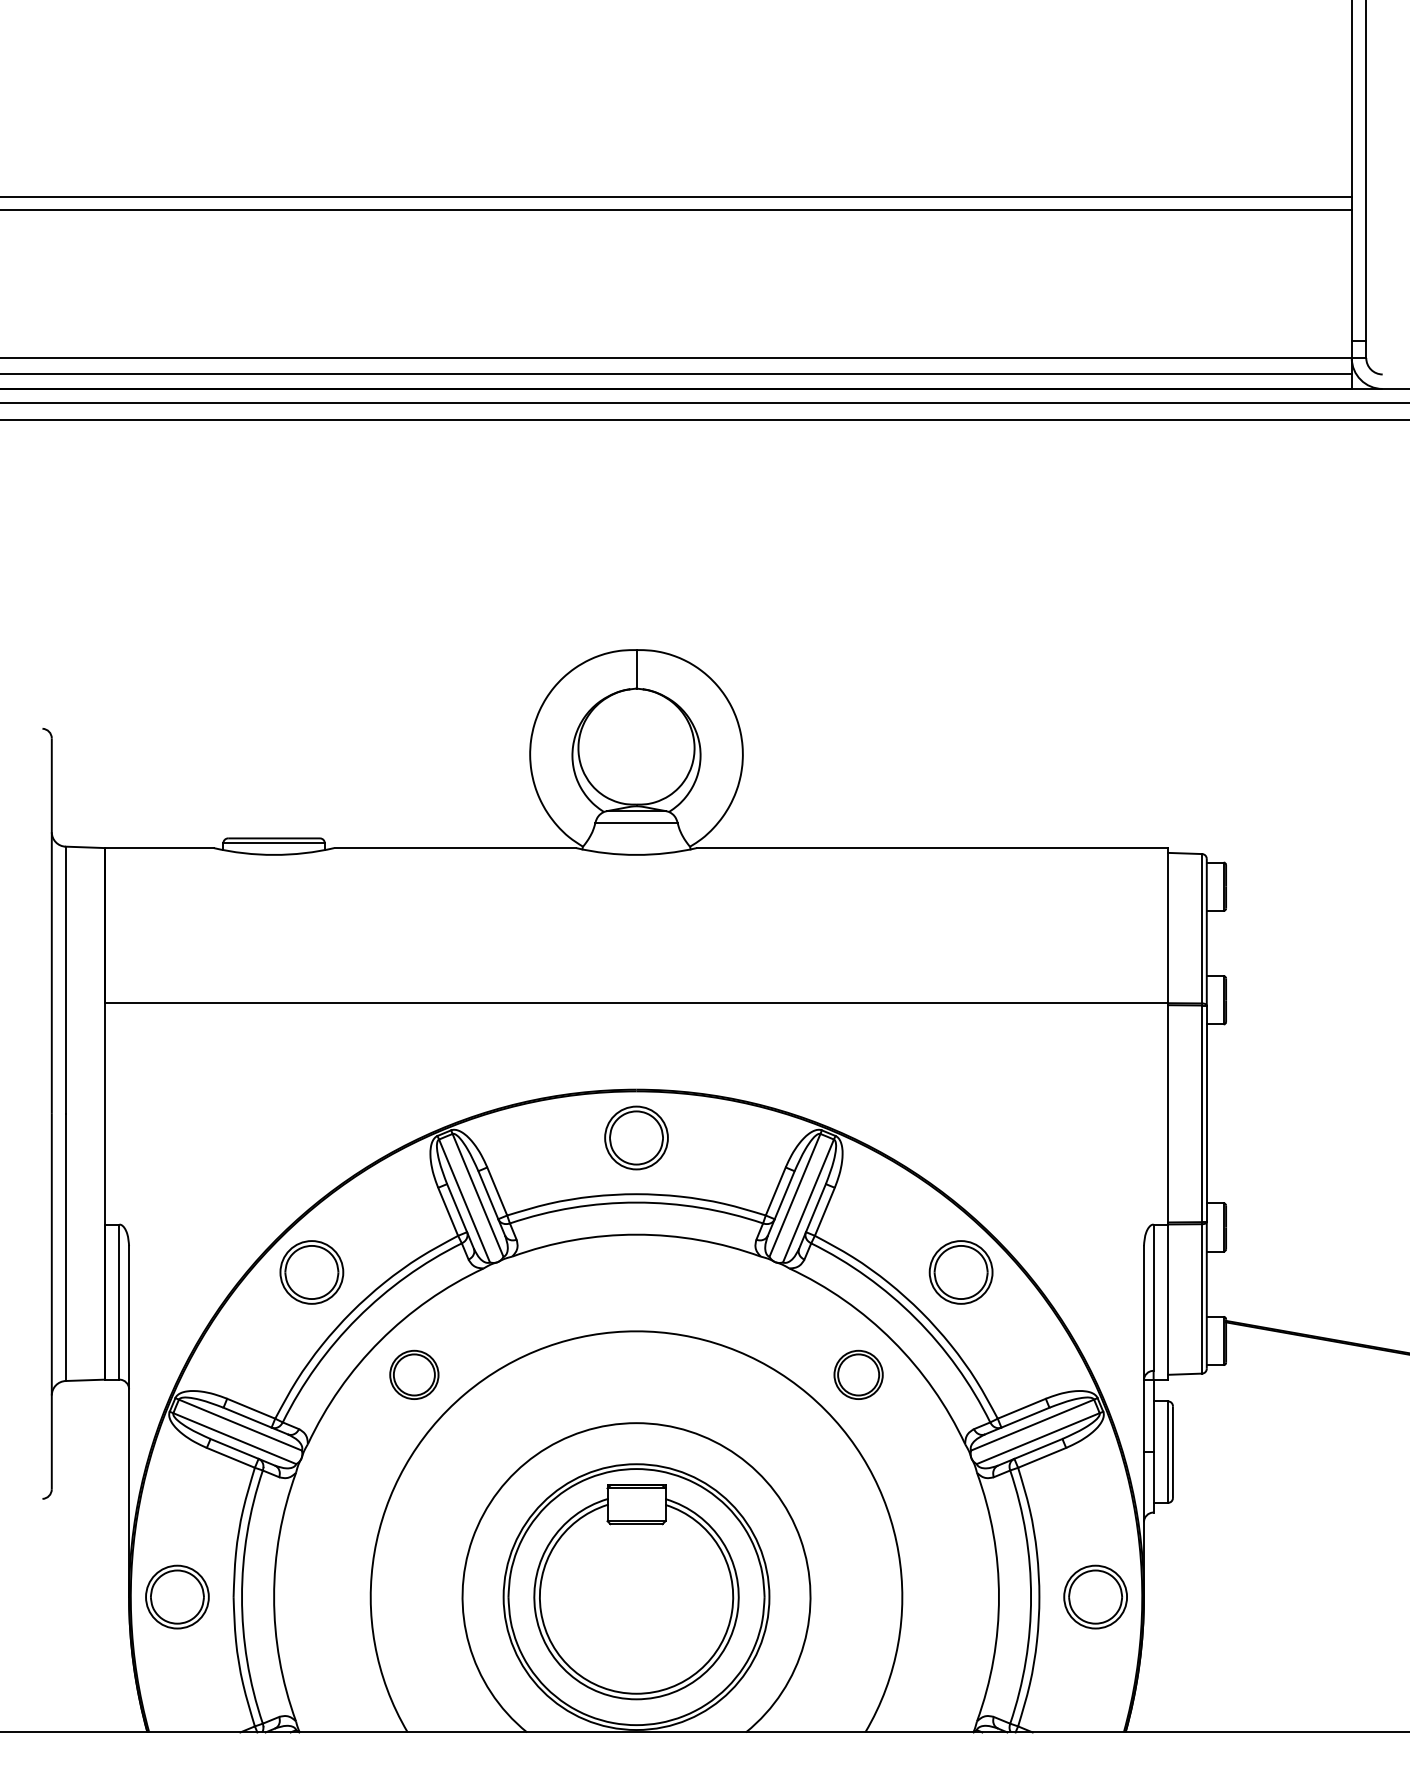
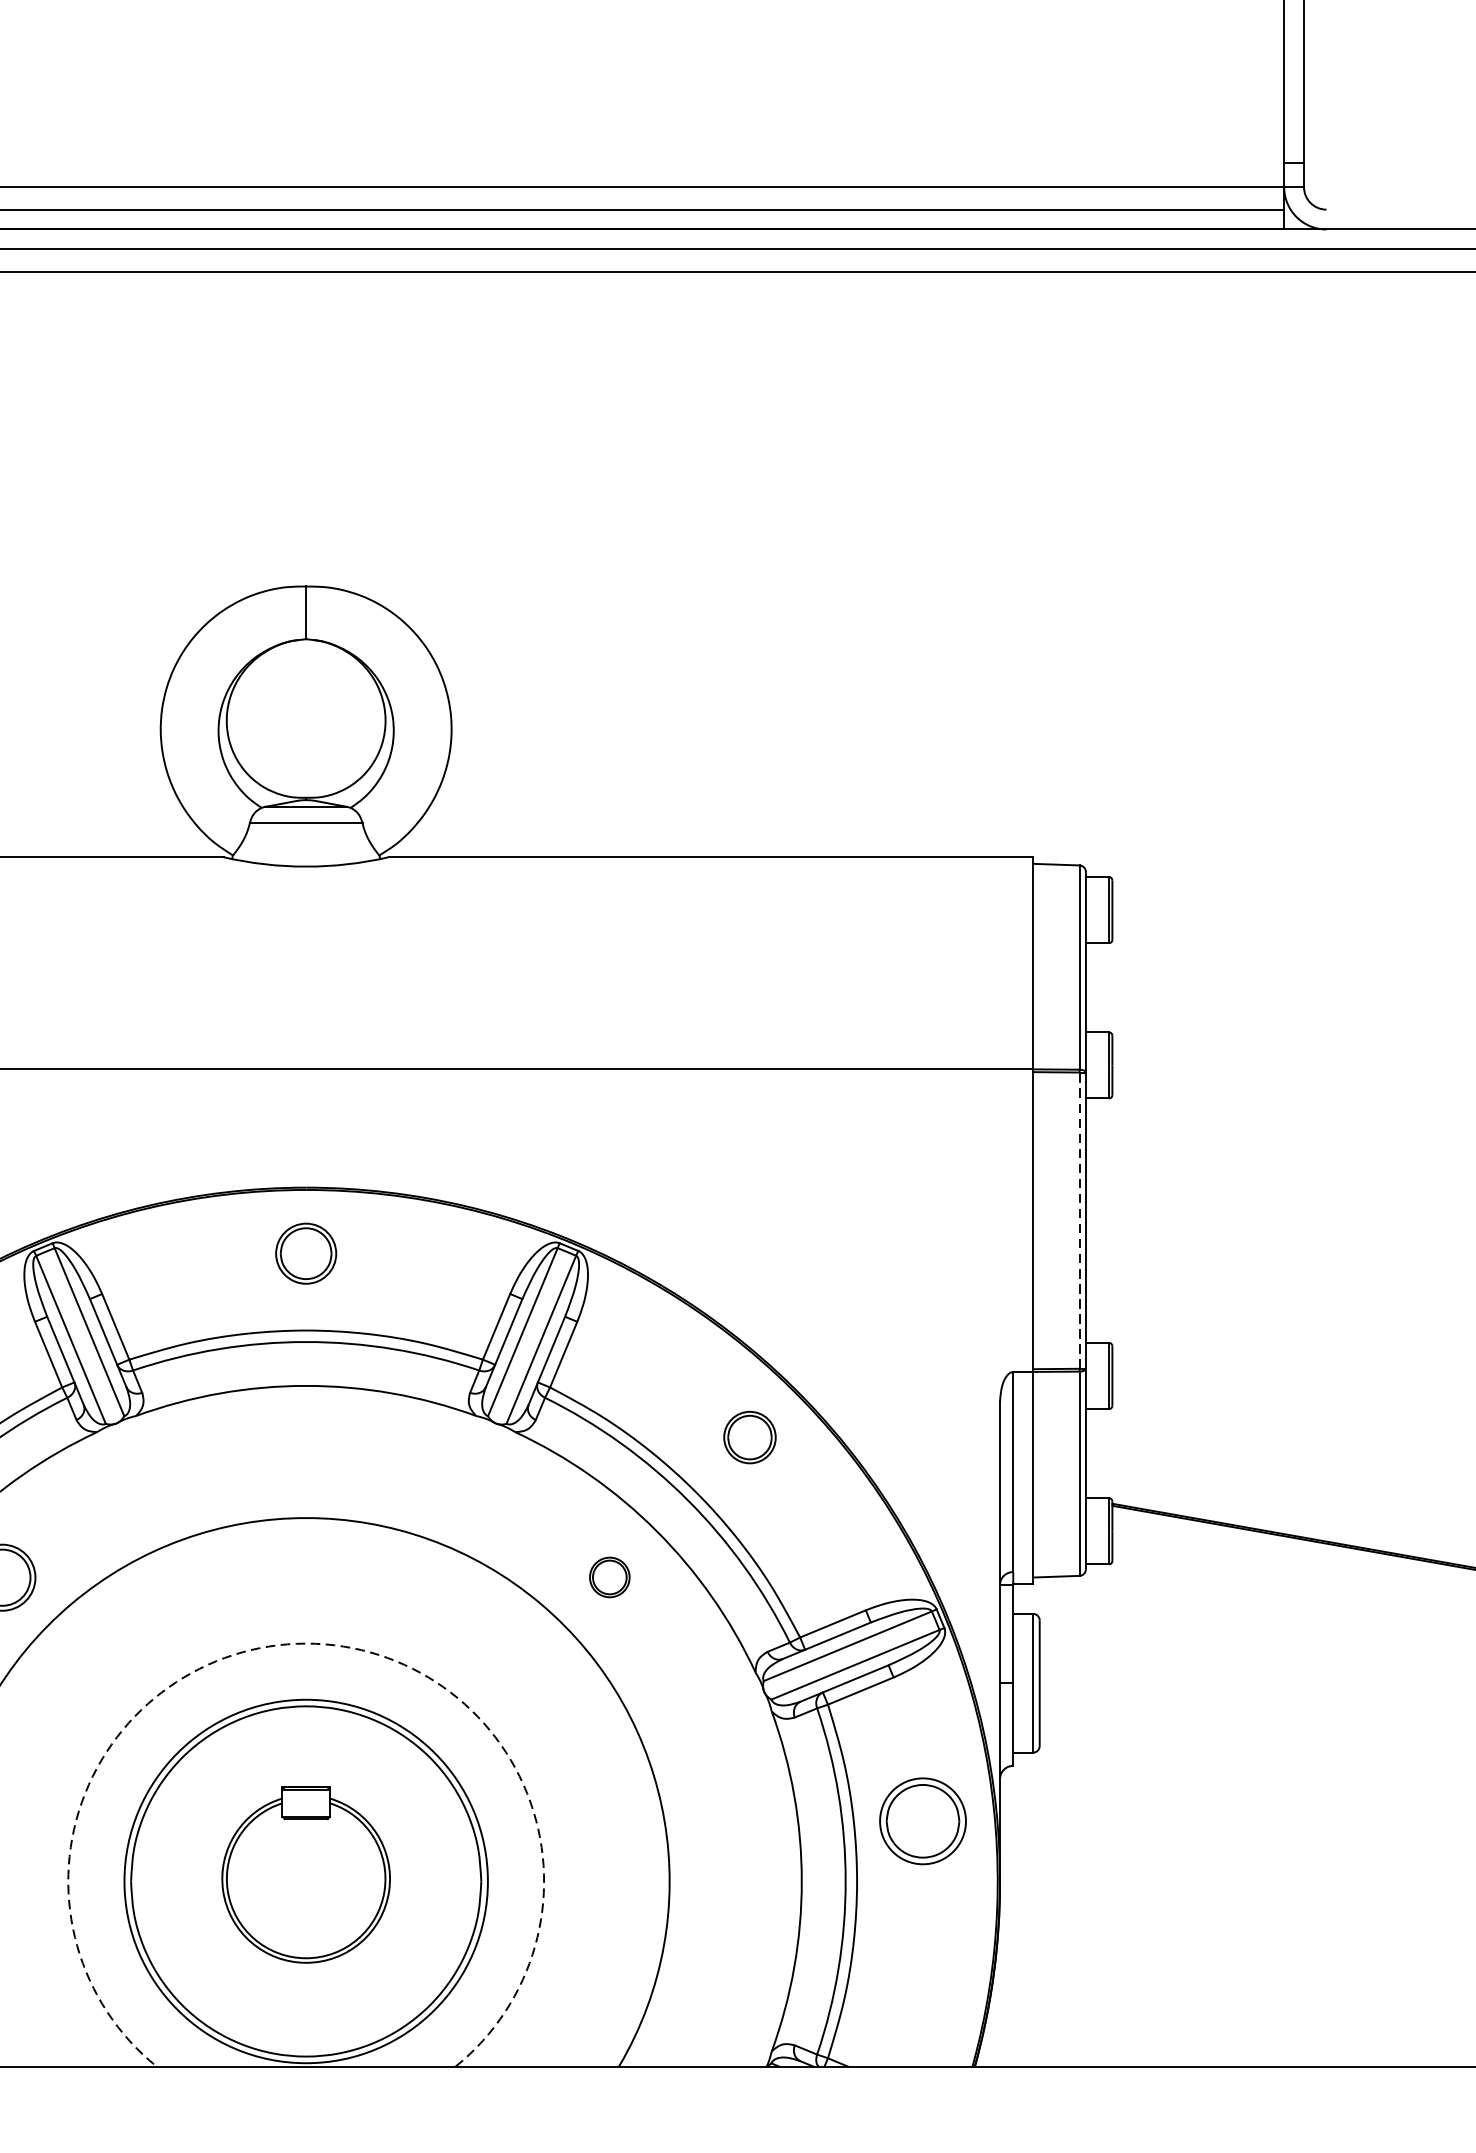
line: (1202, 1113) -> (1080, 1220), solid -> dashed
part: (636, 1137) -> (306, 1253), size x0.7
part: (960, 1272) -> (749, 1437), size x0.6
part: (858, 1374) -> (609, 1577), size x0.6
arc: (636, 1423) -> (306, 1644), solid -> dashed
part: (636, 1592) -> (306, 1875), size x0.6
part: (1095, 1596) -> (922, 1820), moved

